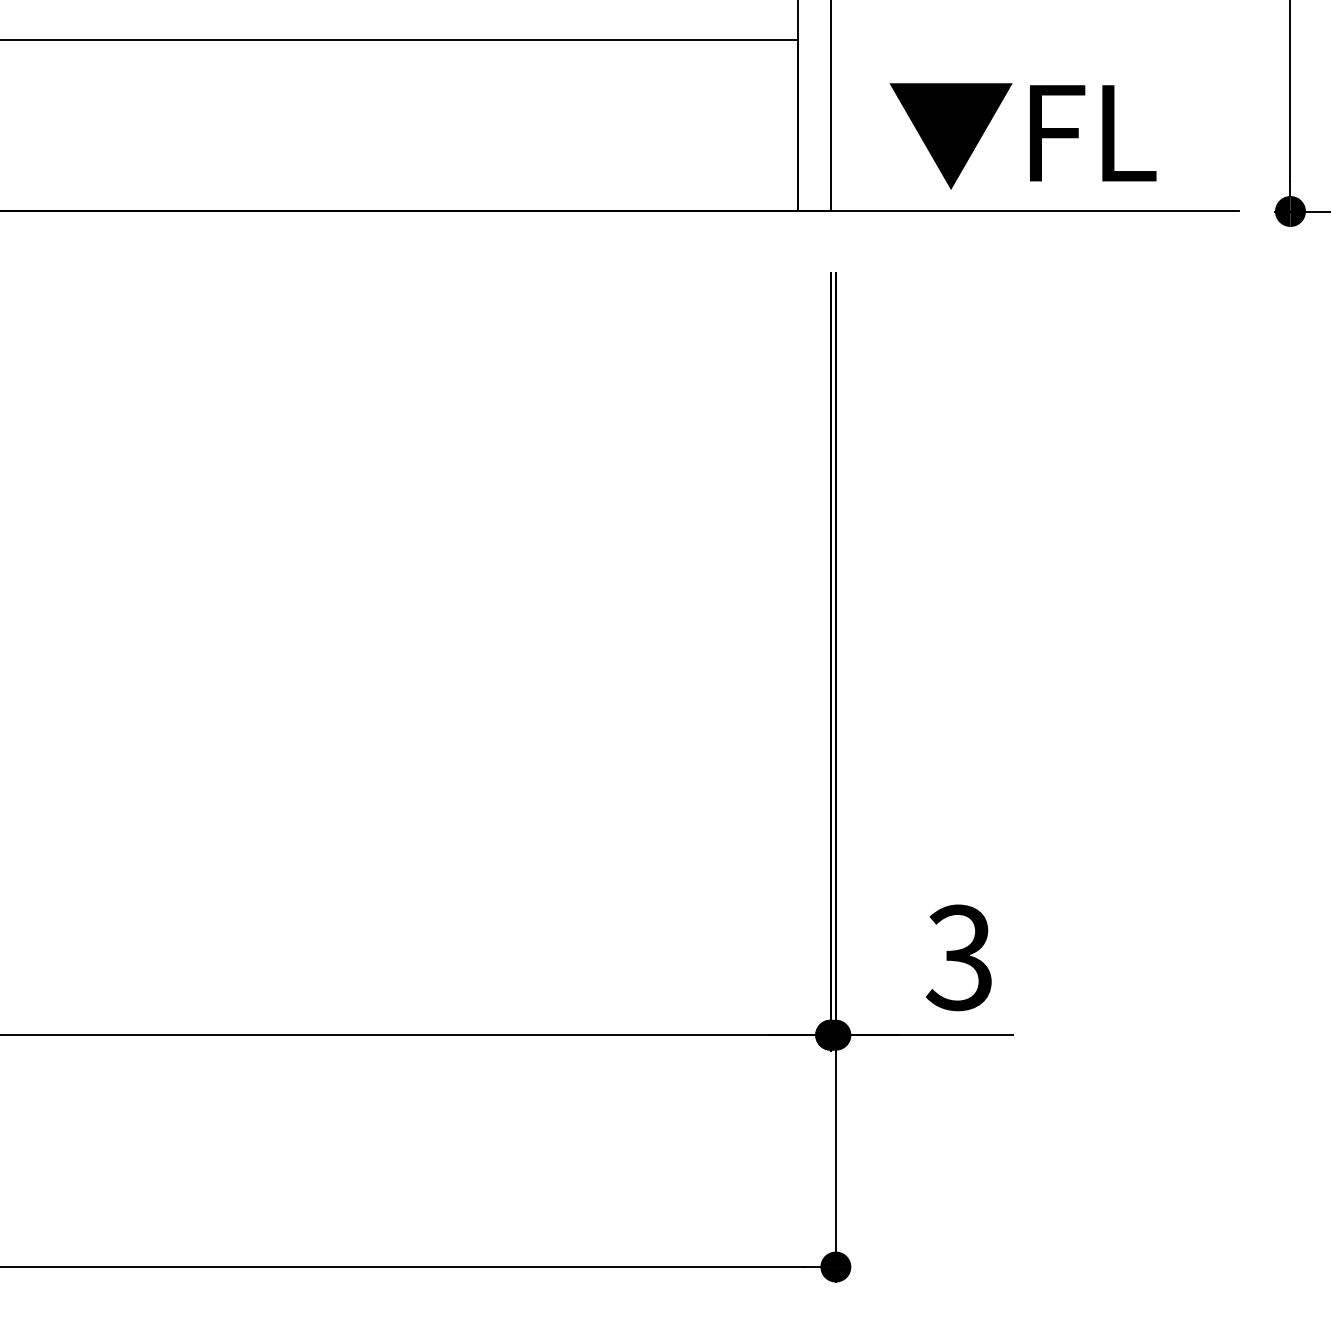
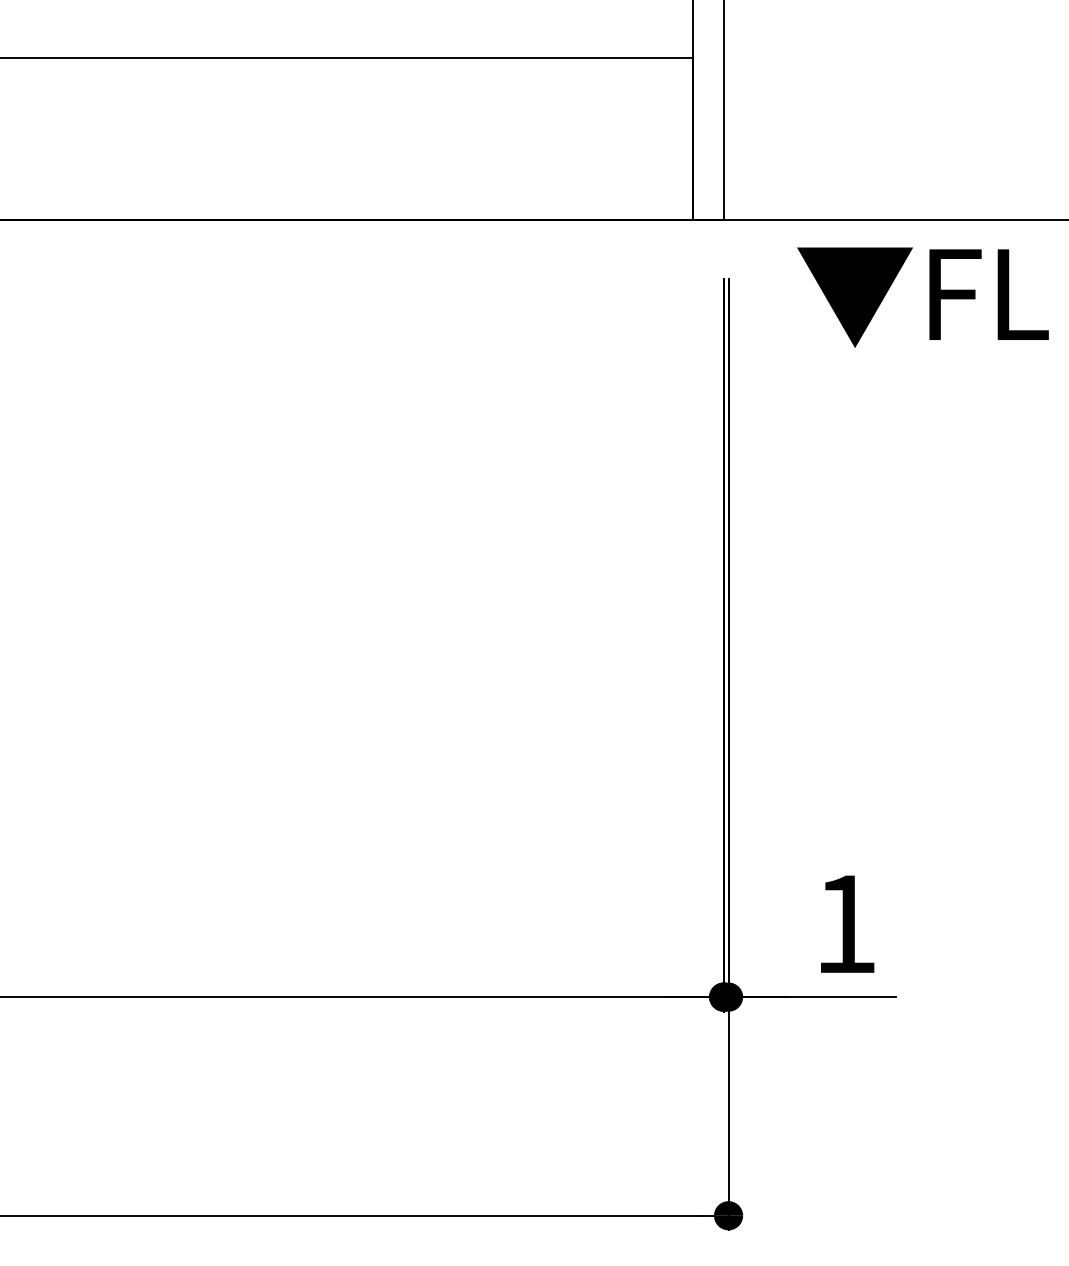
text: (1022, 136) -> (922, 297), moved
text: (958, 957) -> (844, 923), 3 -> 1

